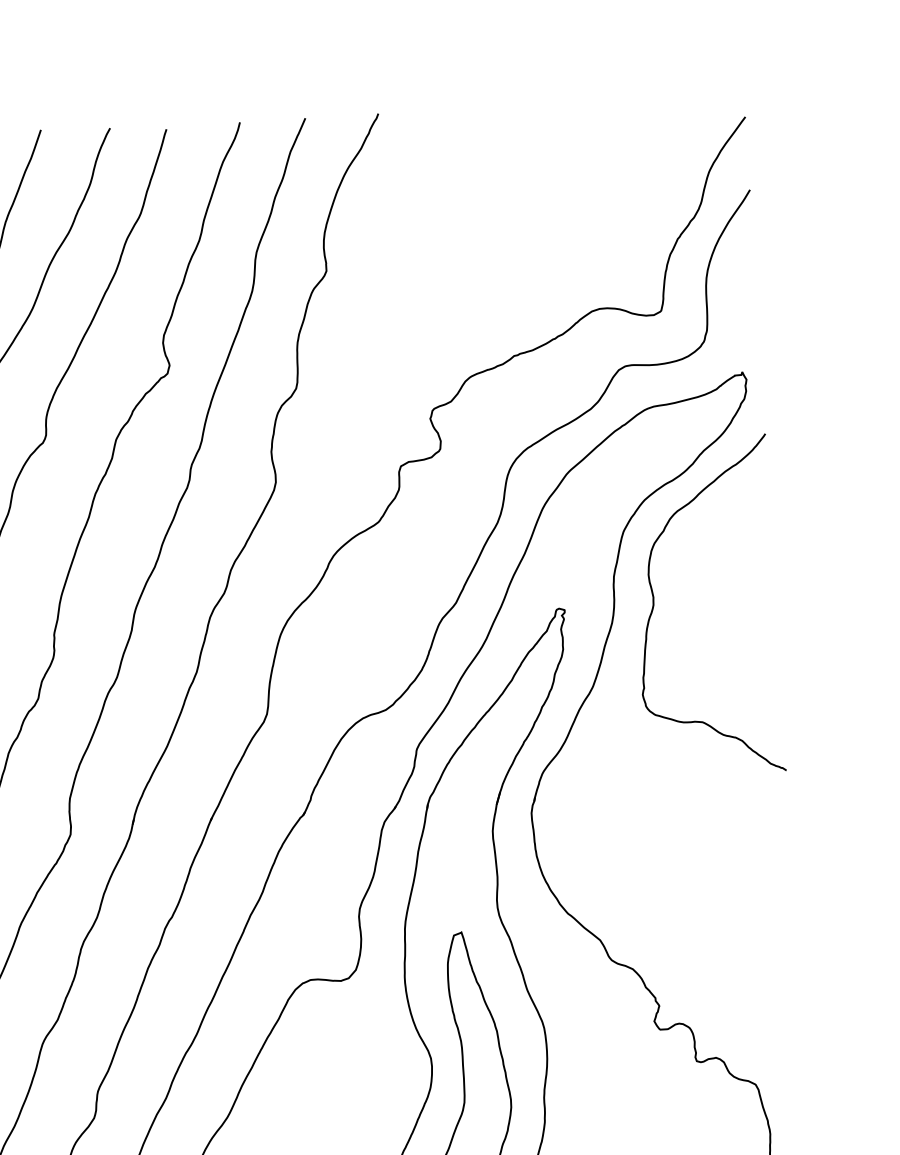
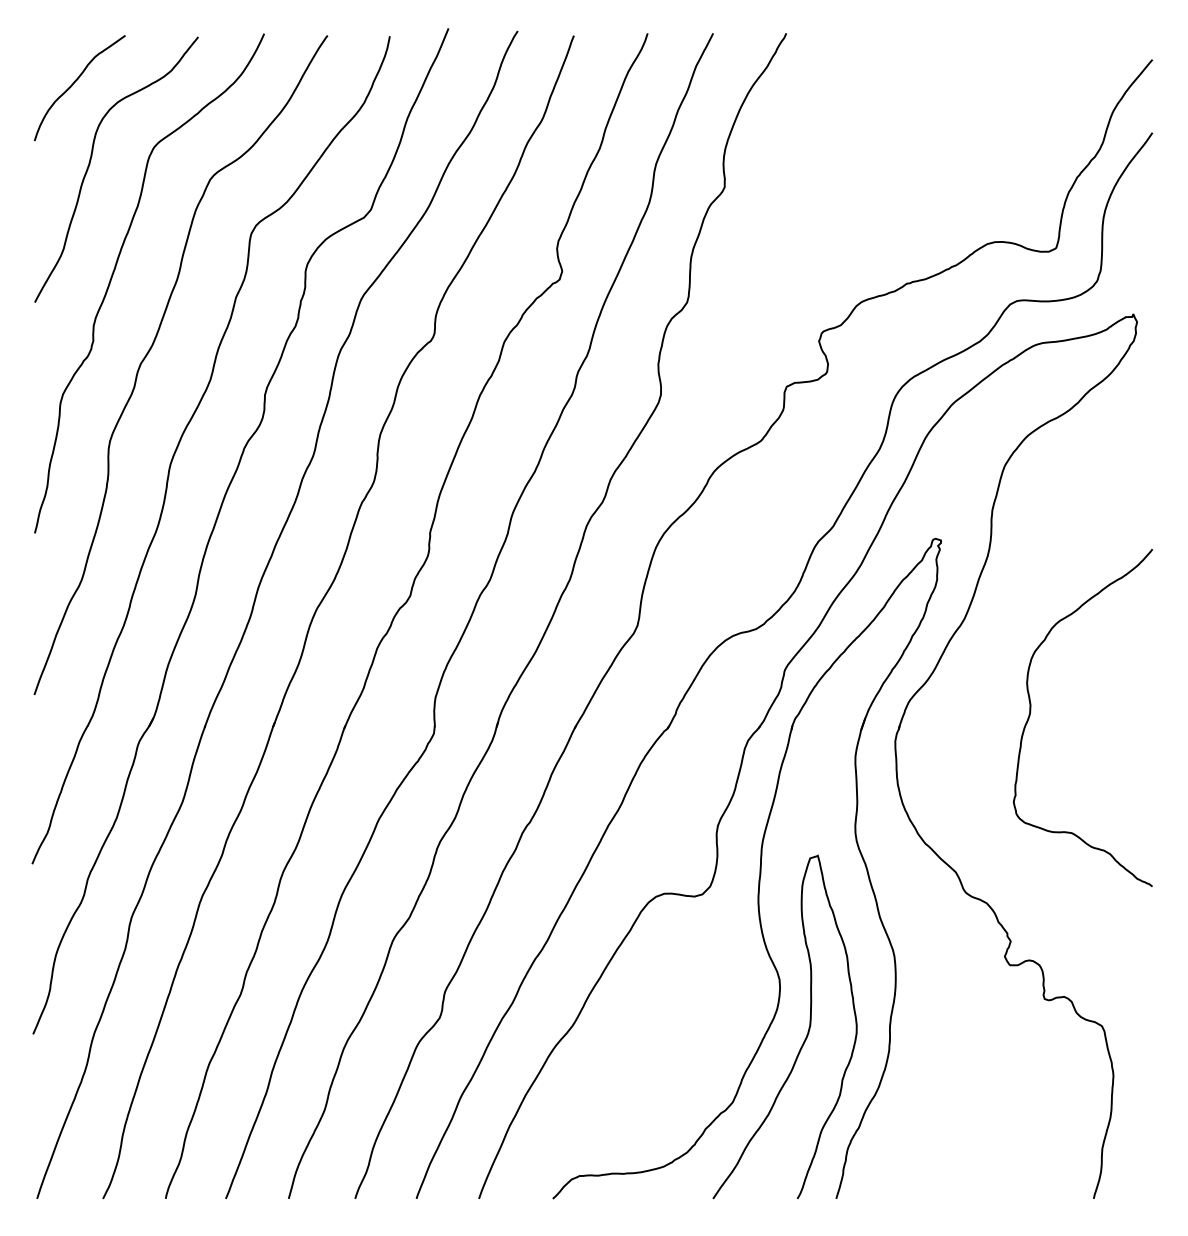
curve: (654, 604) -> (1031, 712), moved

